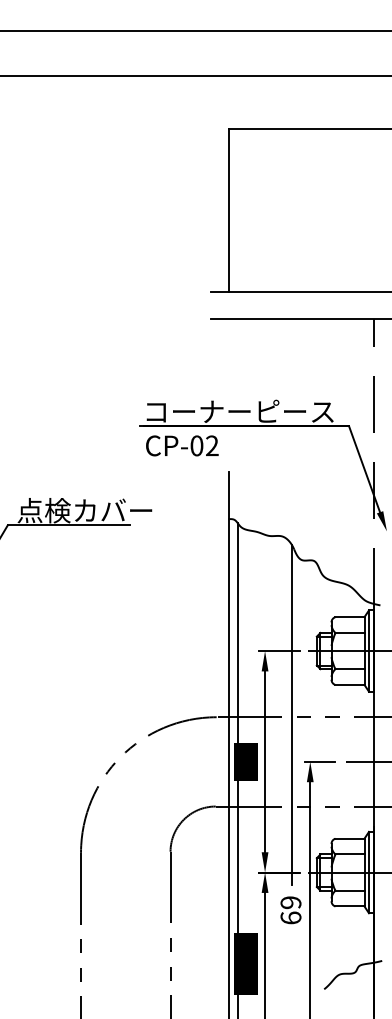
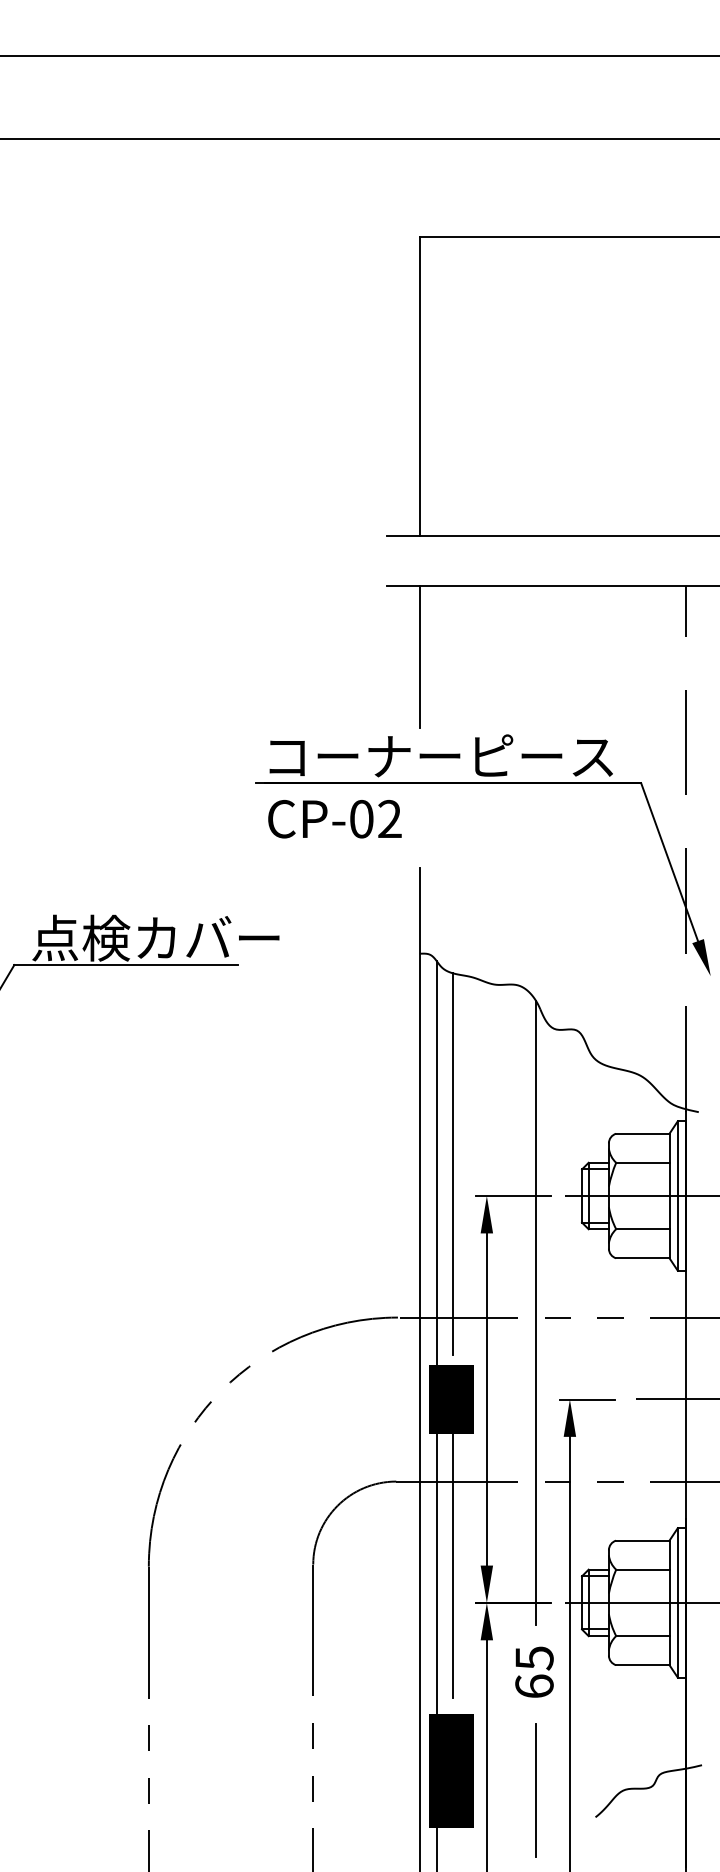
line: (228, 357) -> (419, 656), added
line: (246, 633) -> (452, 1163), added
line: (246, 852) -> (452, 1566), added
text: (290, 902) -> (533, 1657), 69 -> 65
line: (292, 974) -> (537, 1790), added

